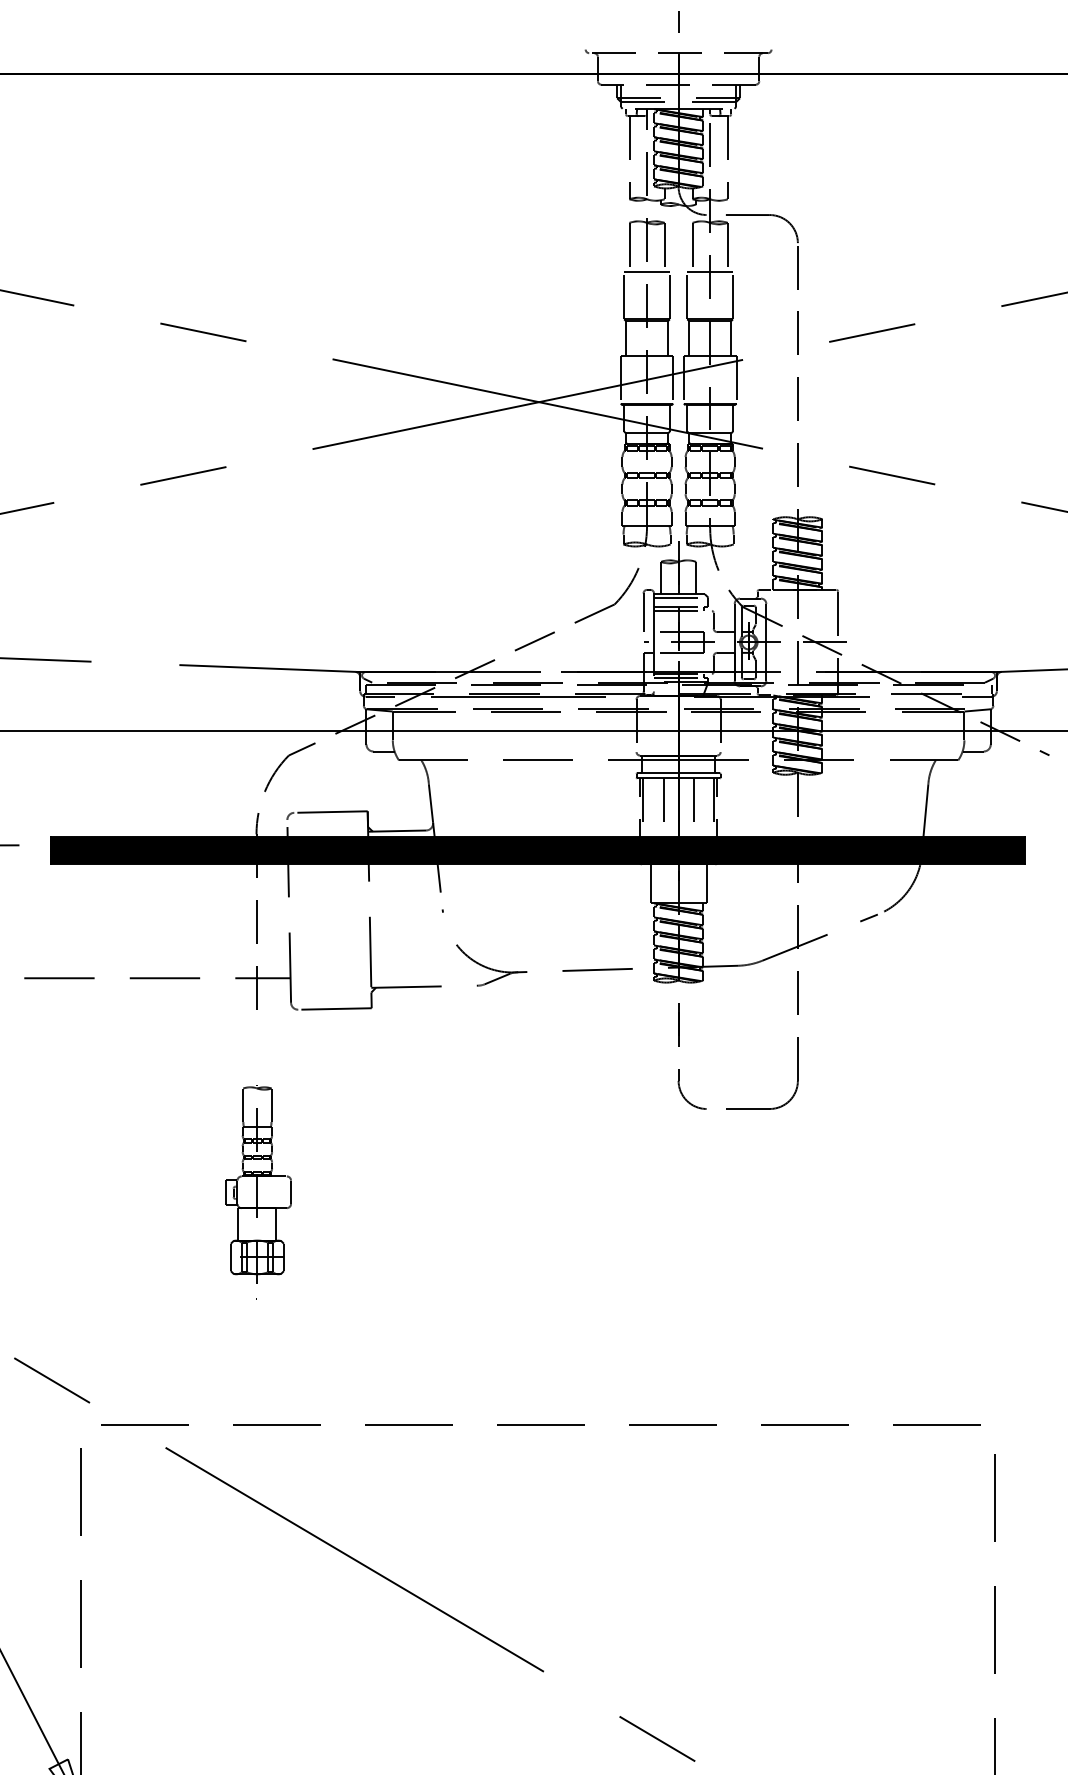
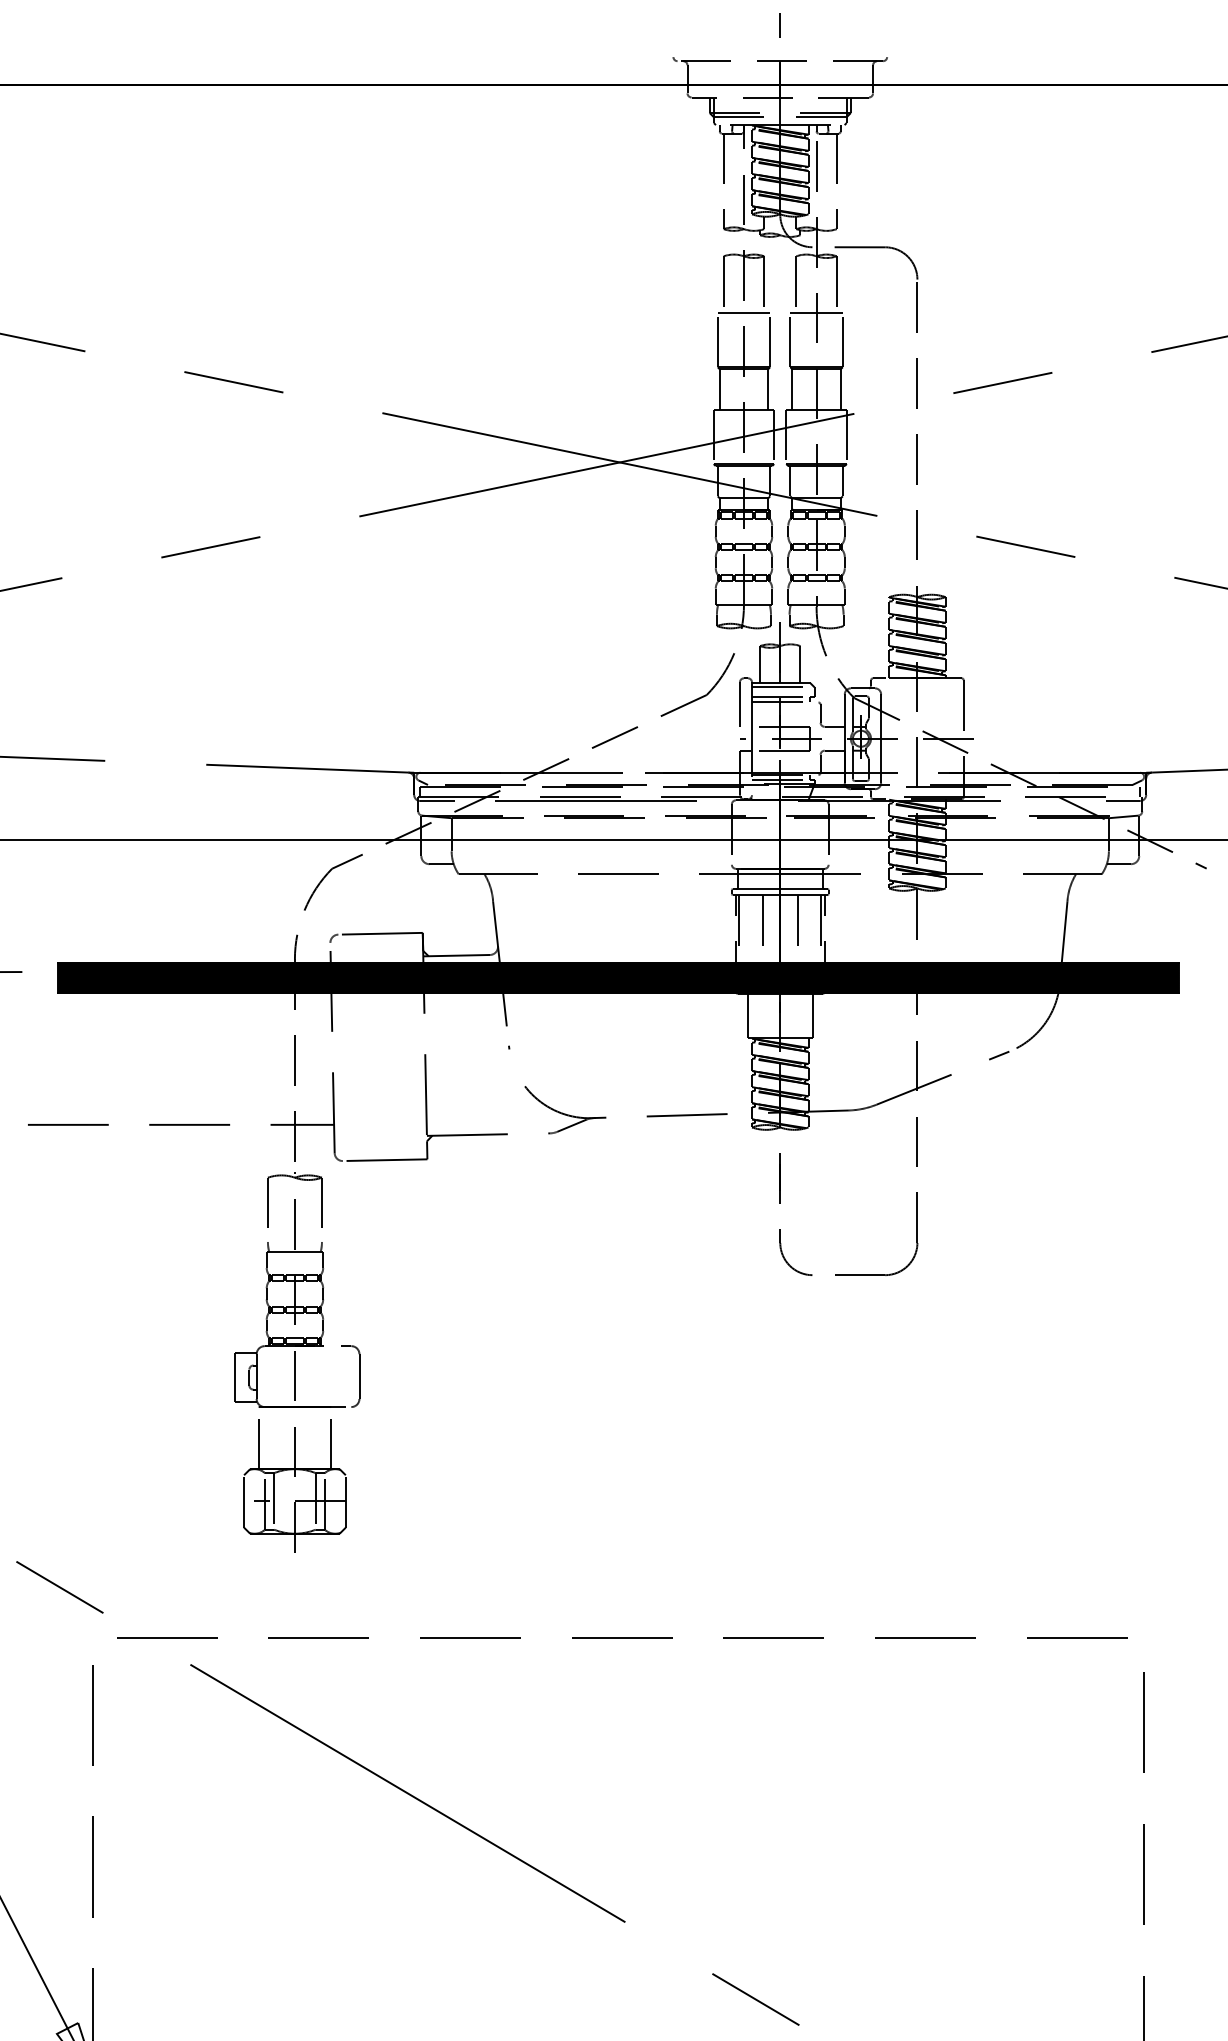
part: (258, 1184) -> (297, 1362), size x1.67

